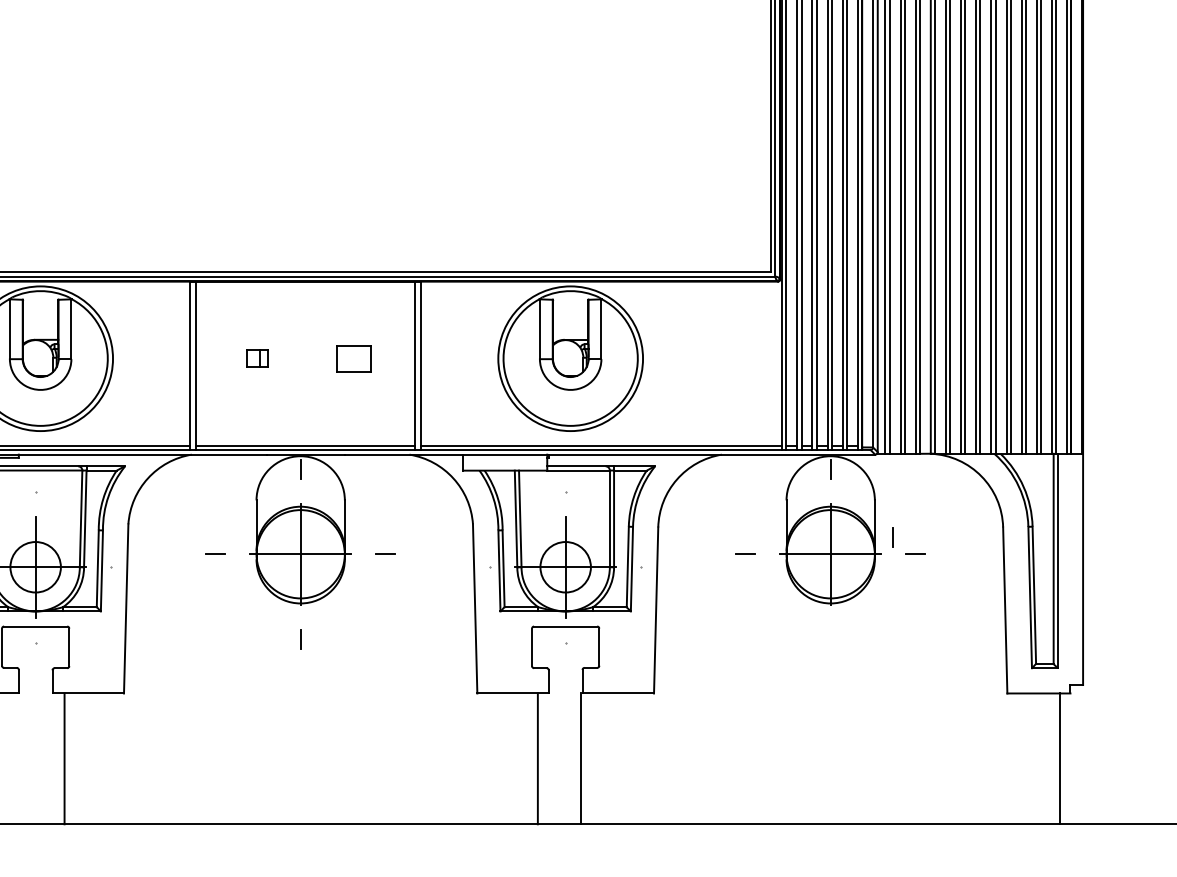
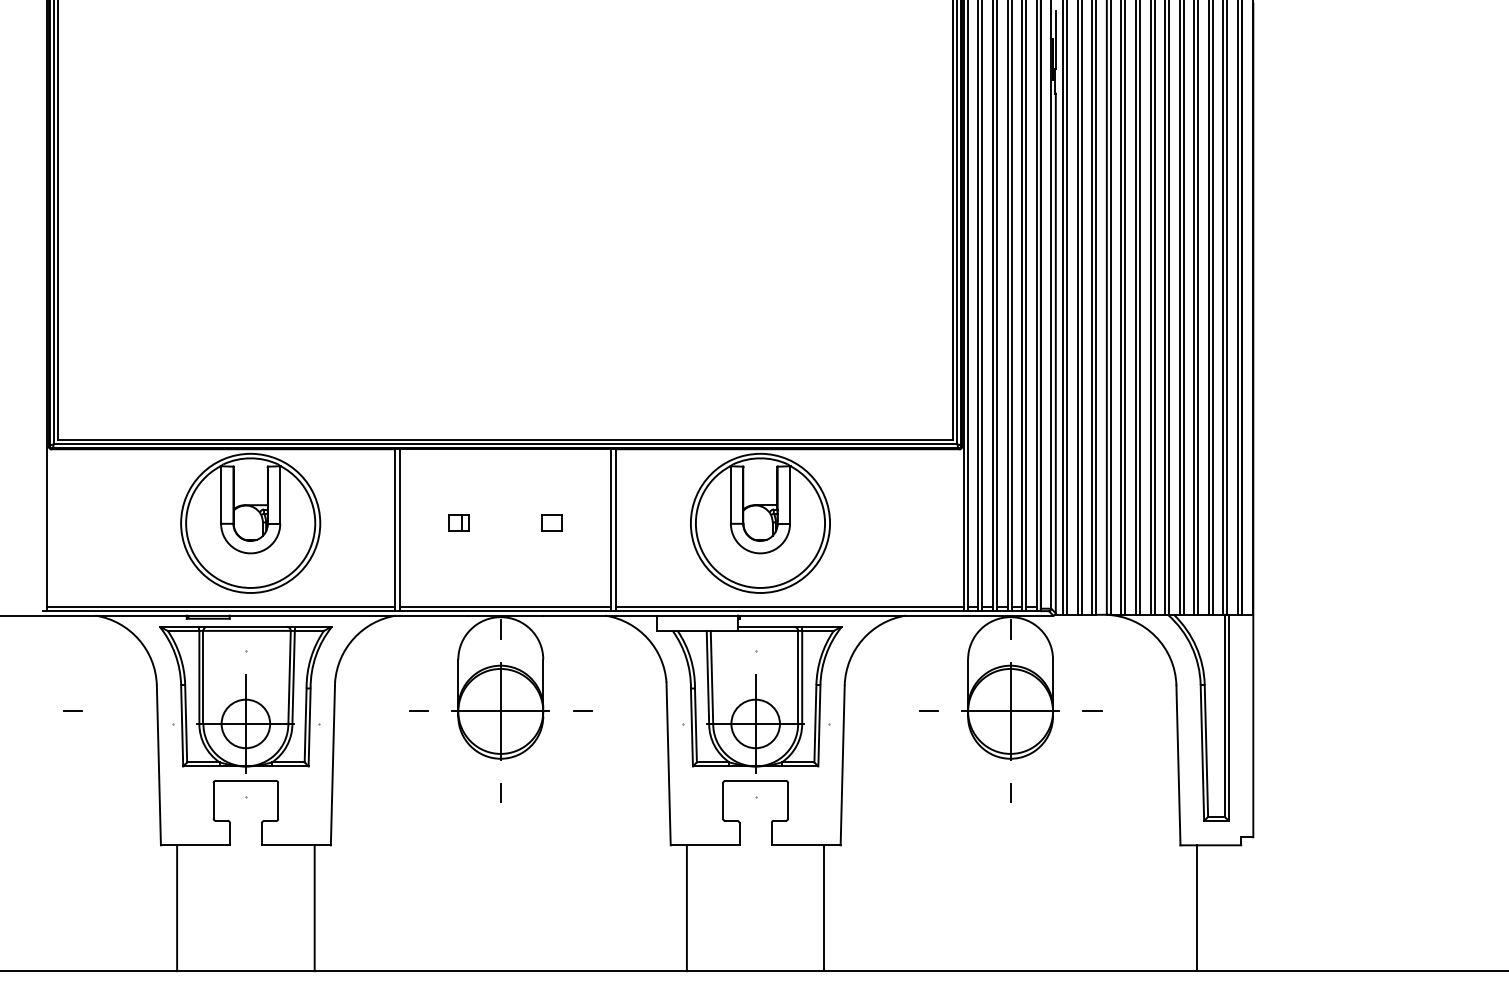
part: (353, 357) -> (551, 522), size x0.62
line: (893, 536) -> (1010, 792), moved
line: (64, 759) -> (314, 908), moved
line: (537, 759) -> (686, 908), moved
line: (581, 759) -> (824, 908), moved
line: (1059, 759) -> (1196, 908), moved

